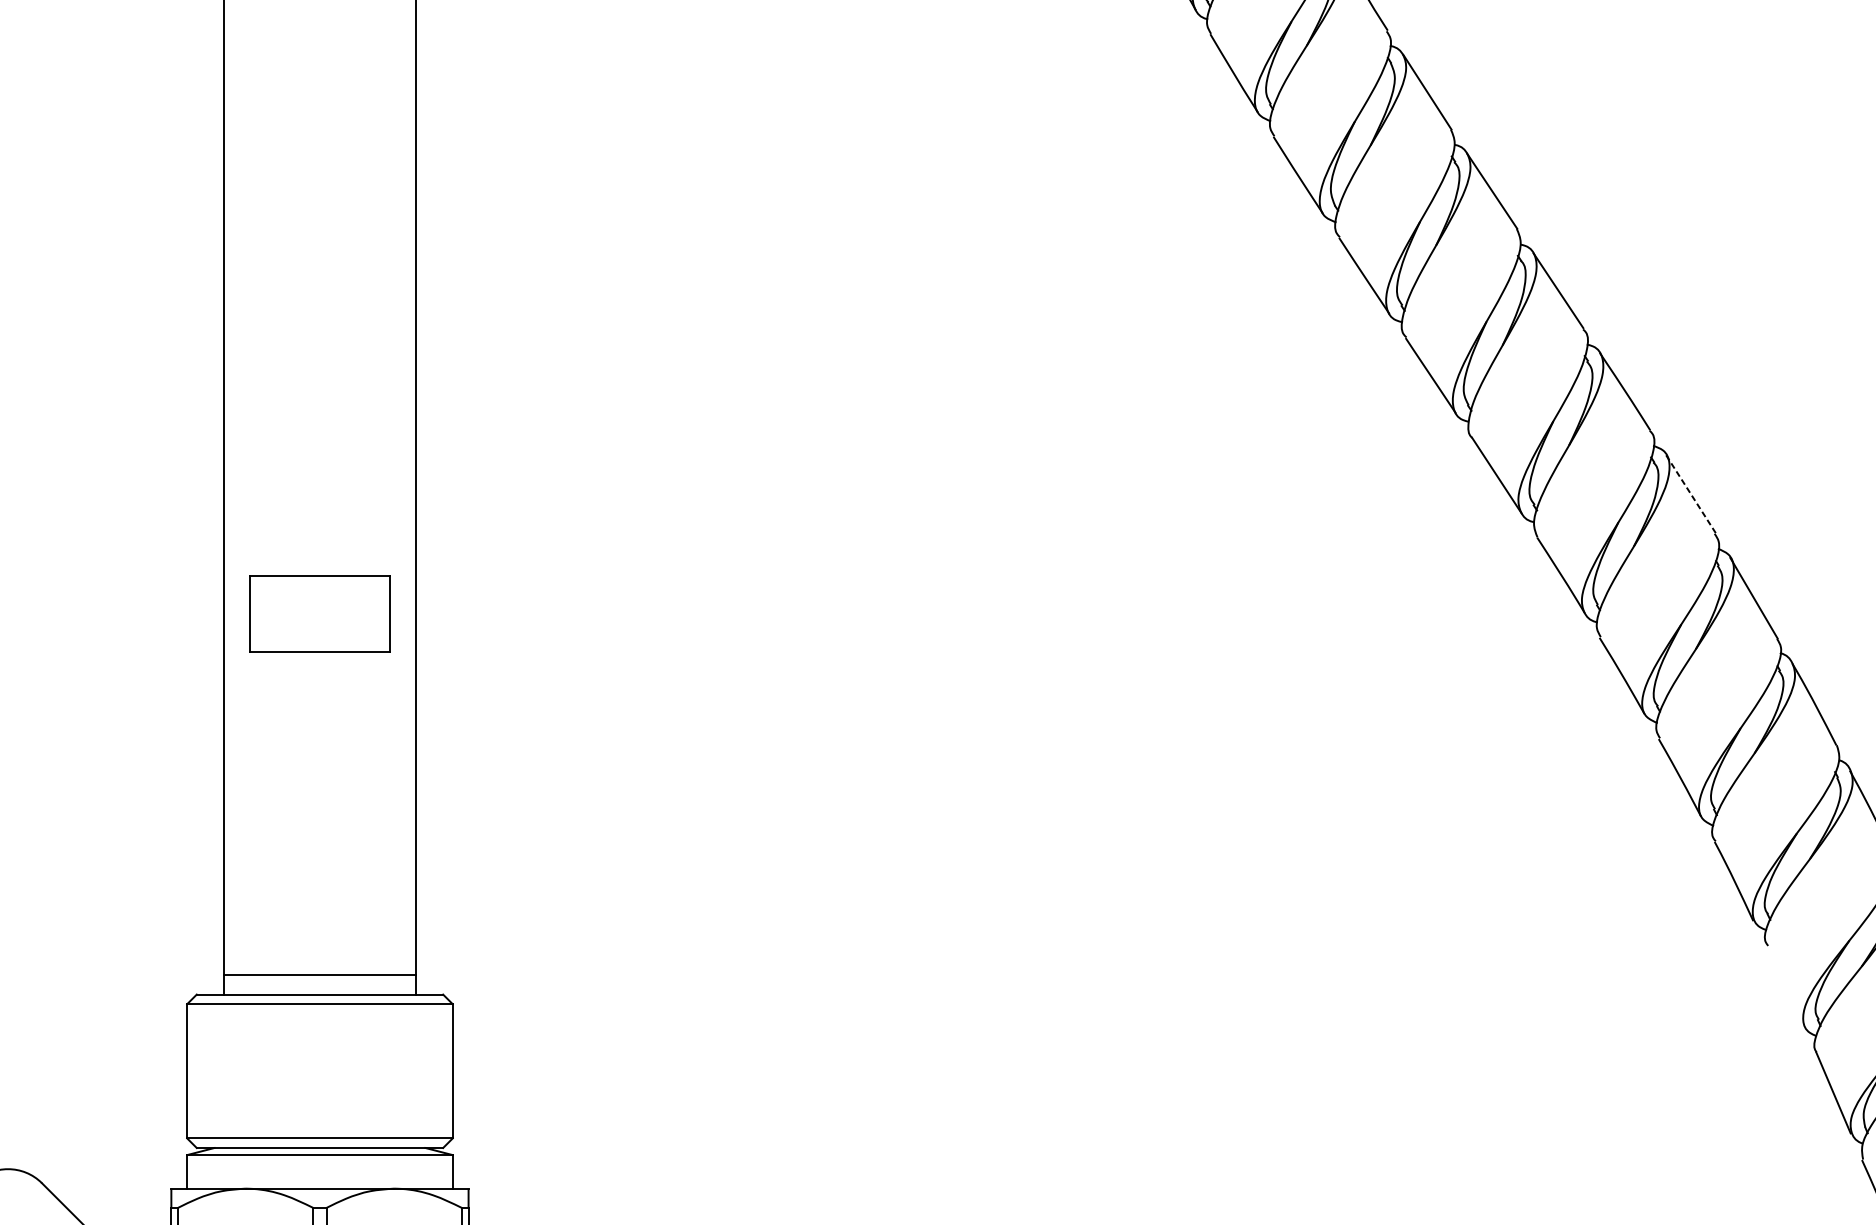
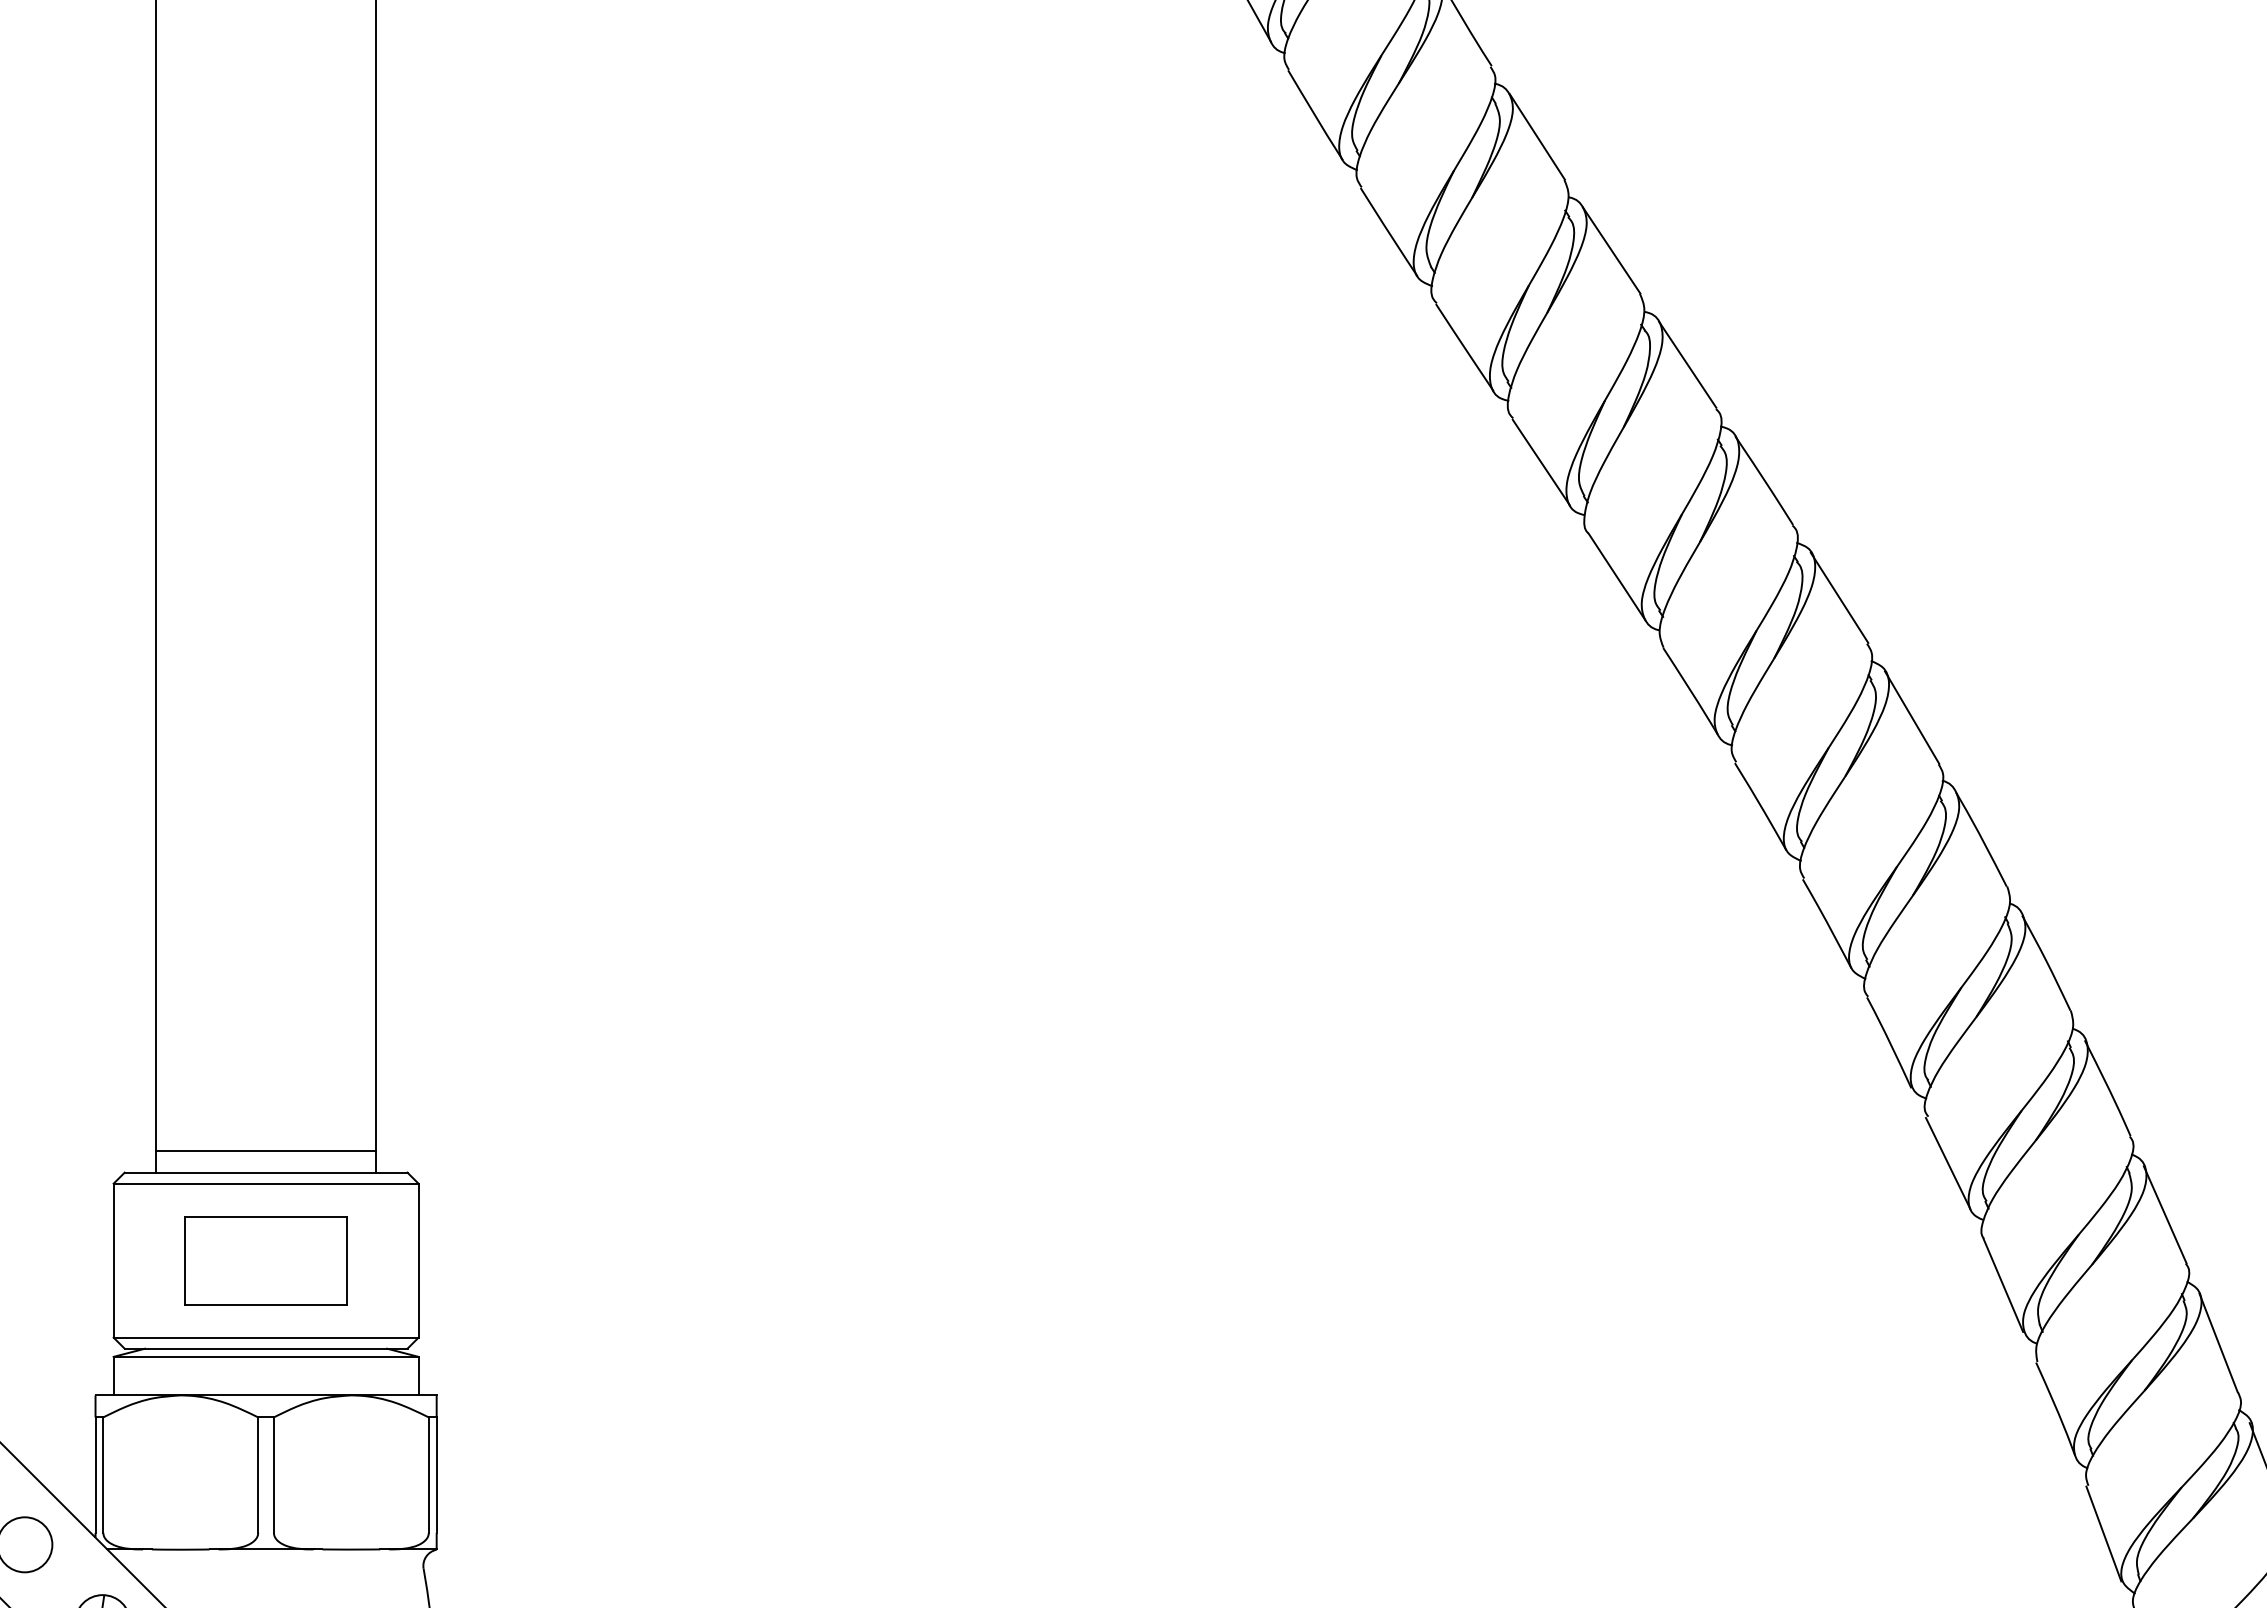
line: (1690, 493) -> (1839, 597), dashed -> solid
part: (319, 613) -> (265, 1260), moved
line: (1784, 985) -> (1947, 1162), added

